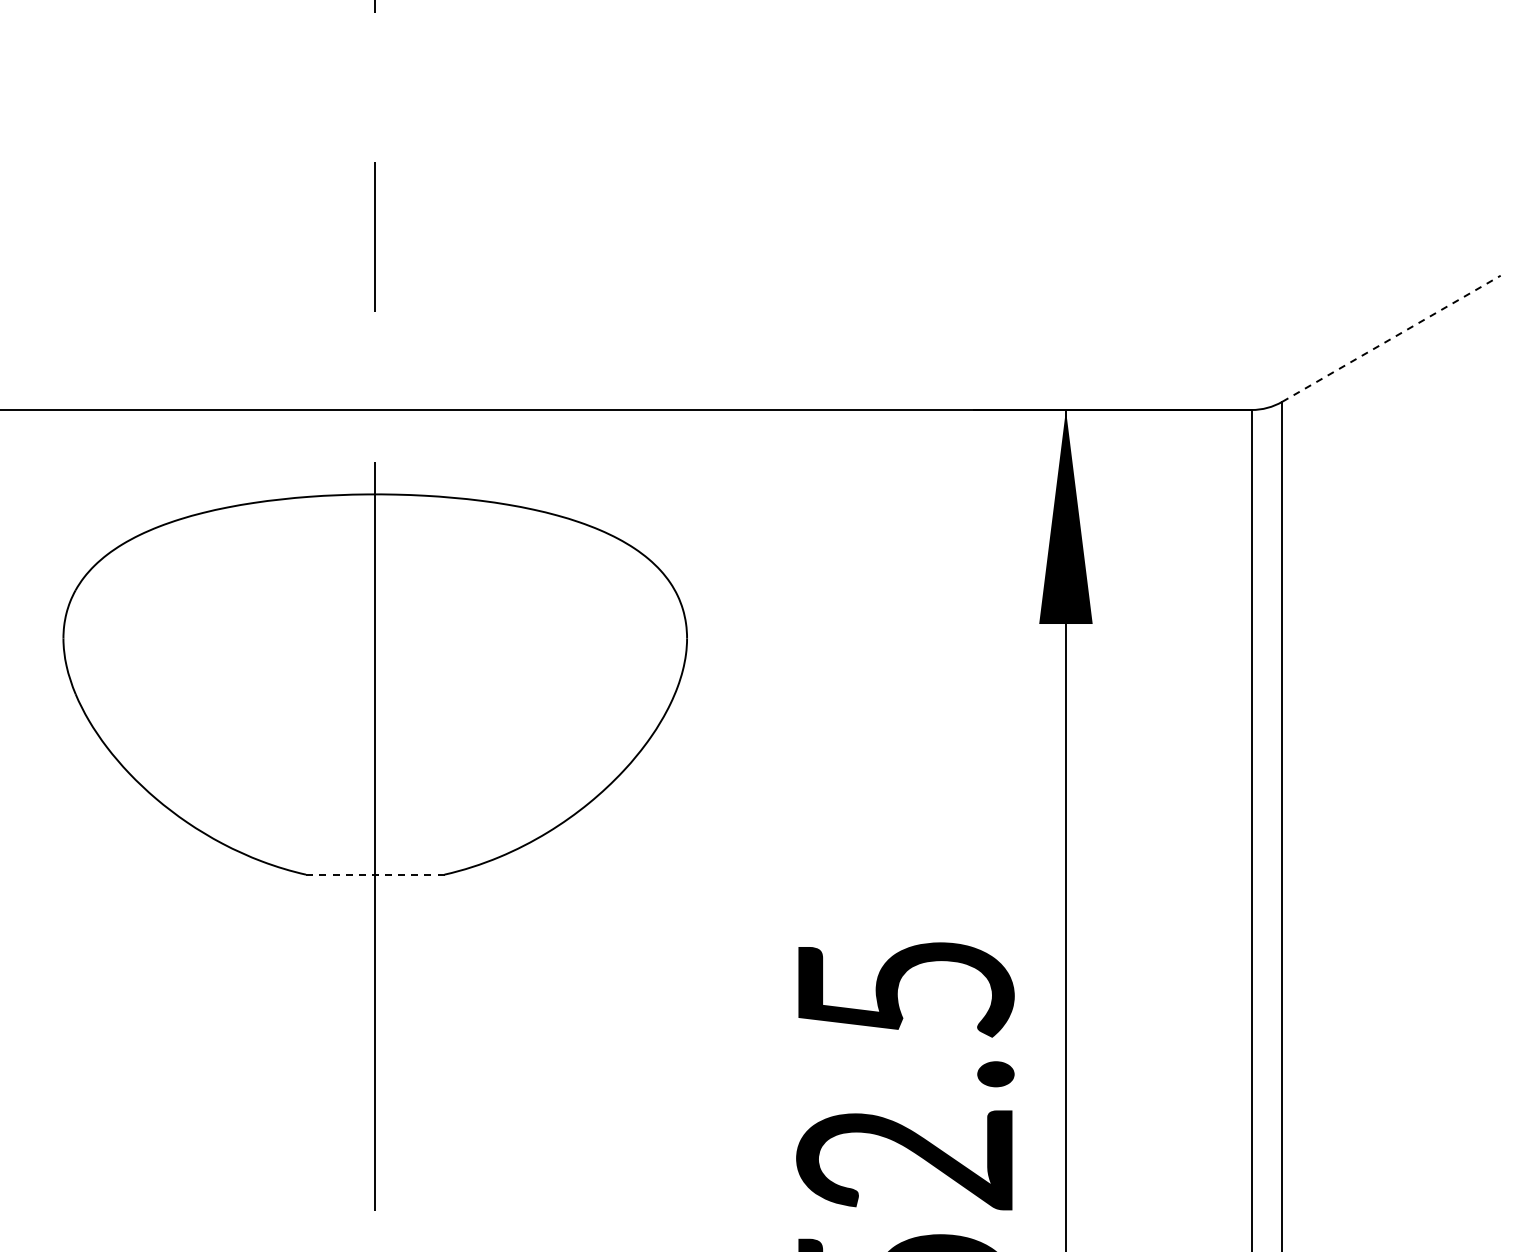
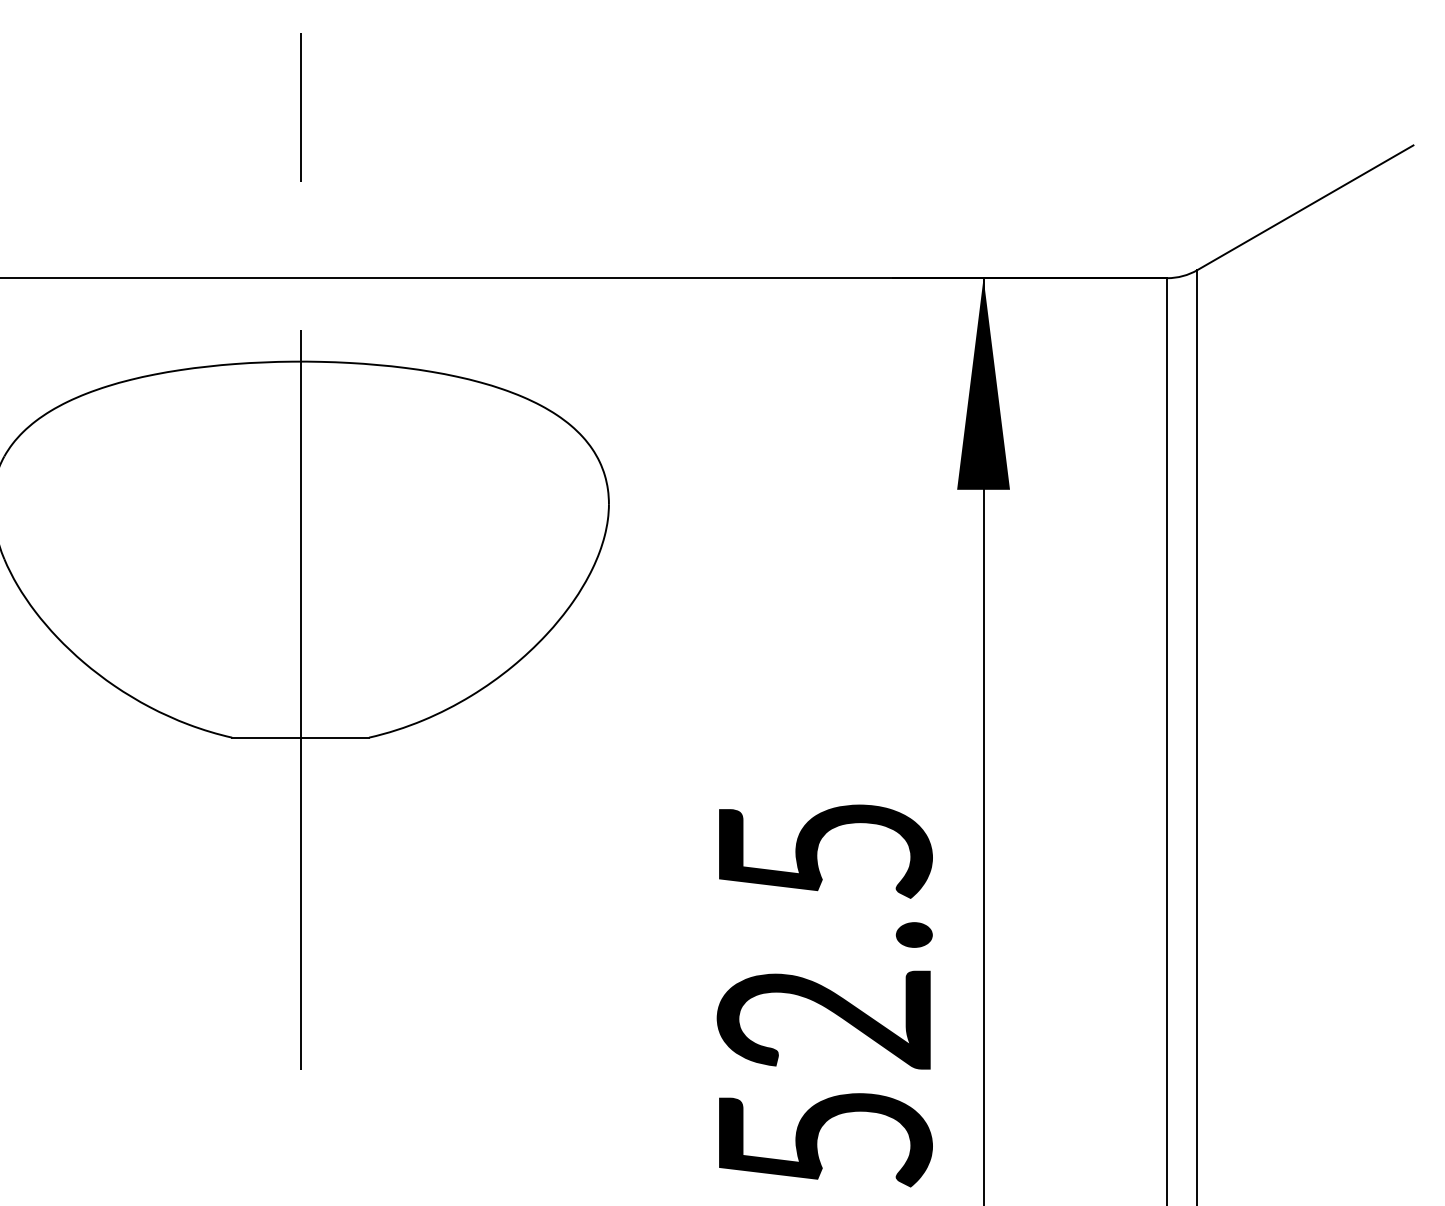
line: (1391, 338) -> (1305, 207), dashed -> solid
line: (374, 874) -> (299, 737), dashed -> solid

